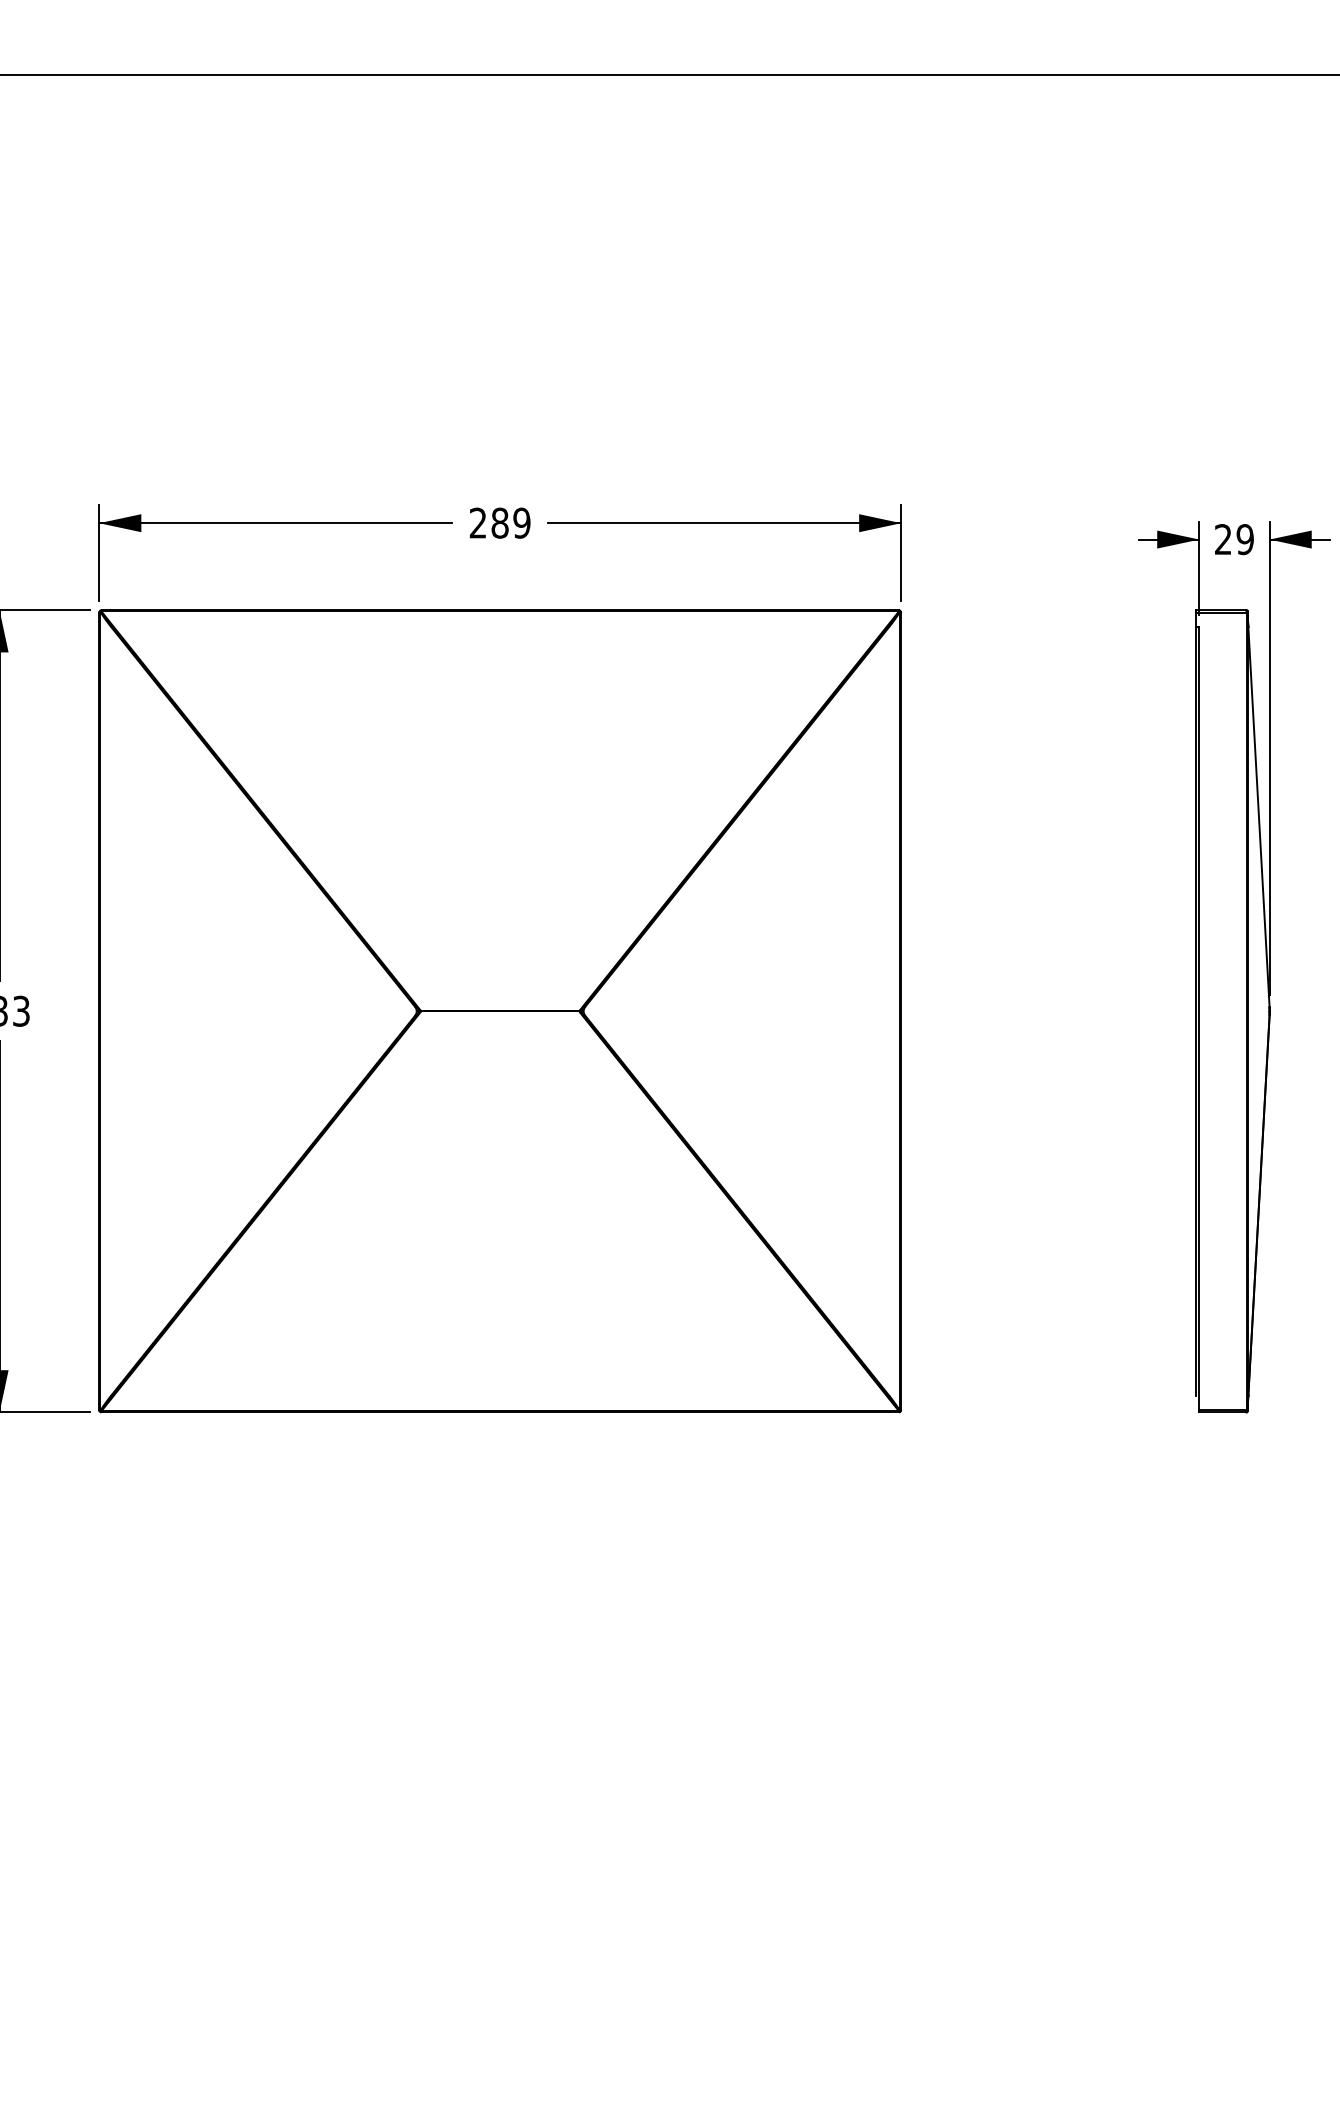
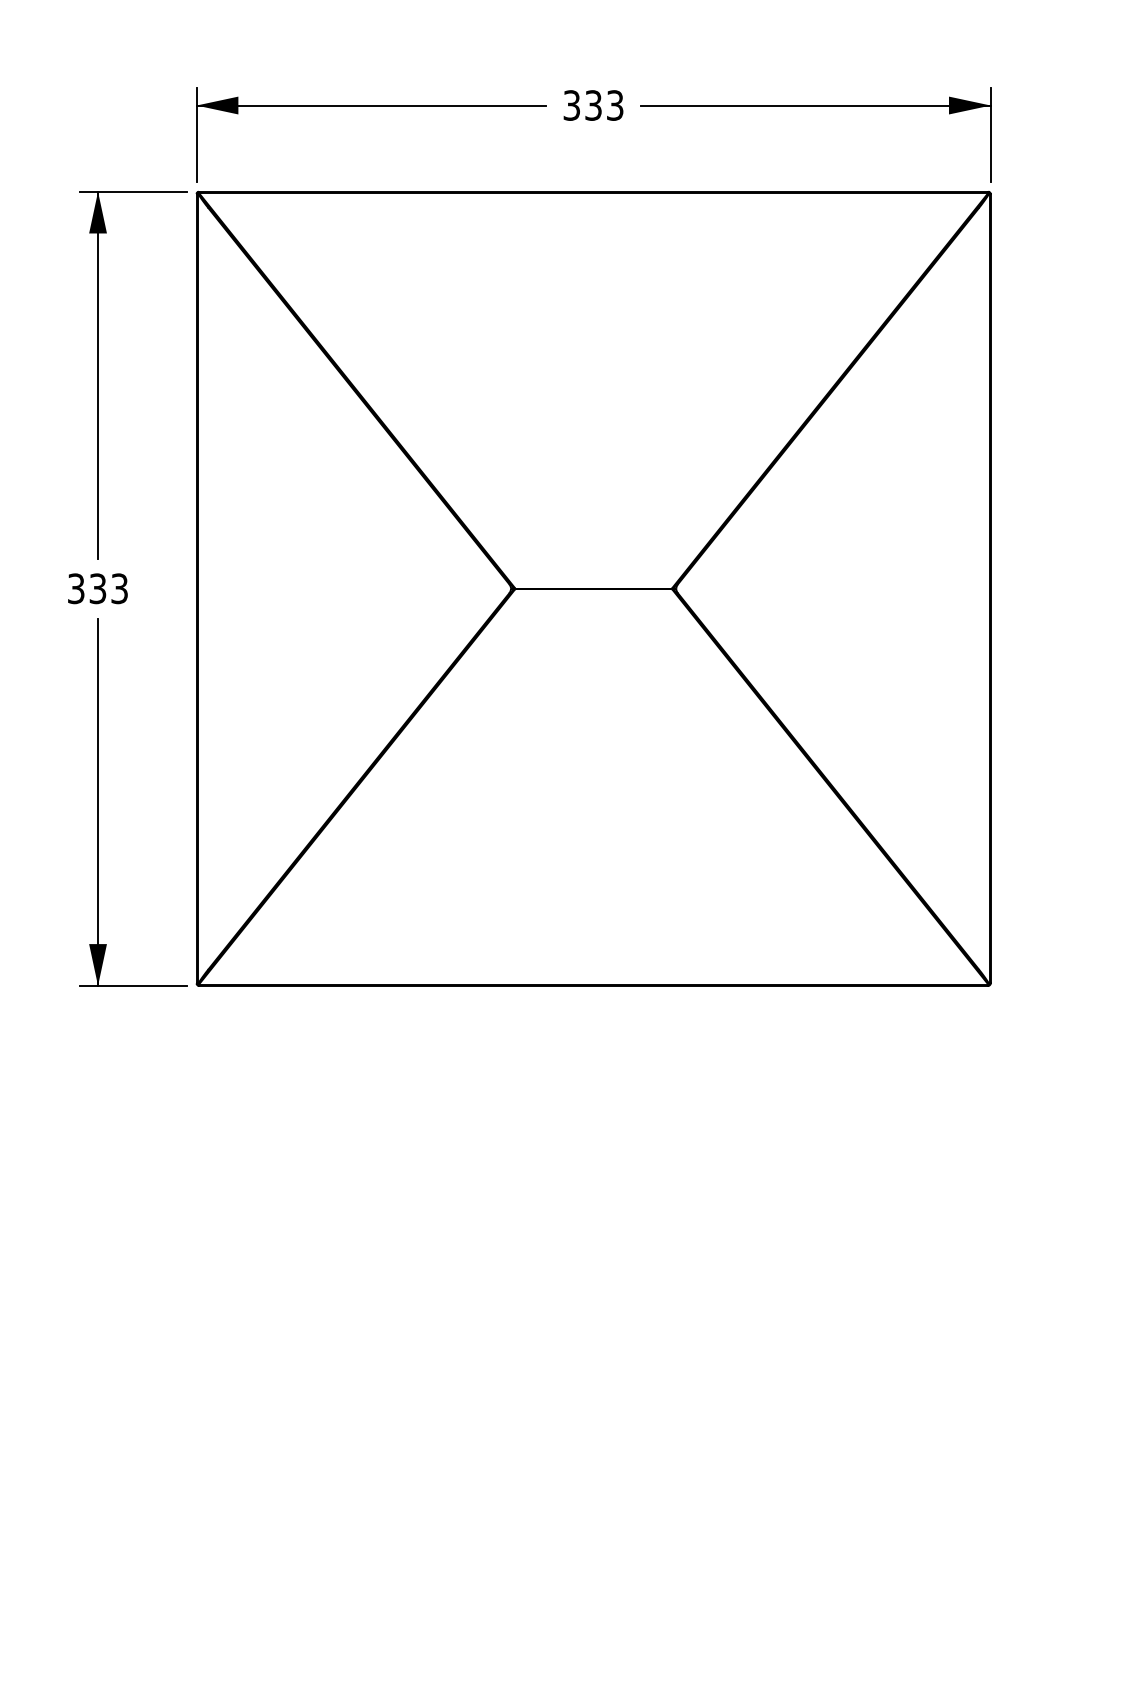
text: (499, 522) -> (592, 104), 289 -> 333

